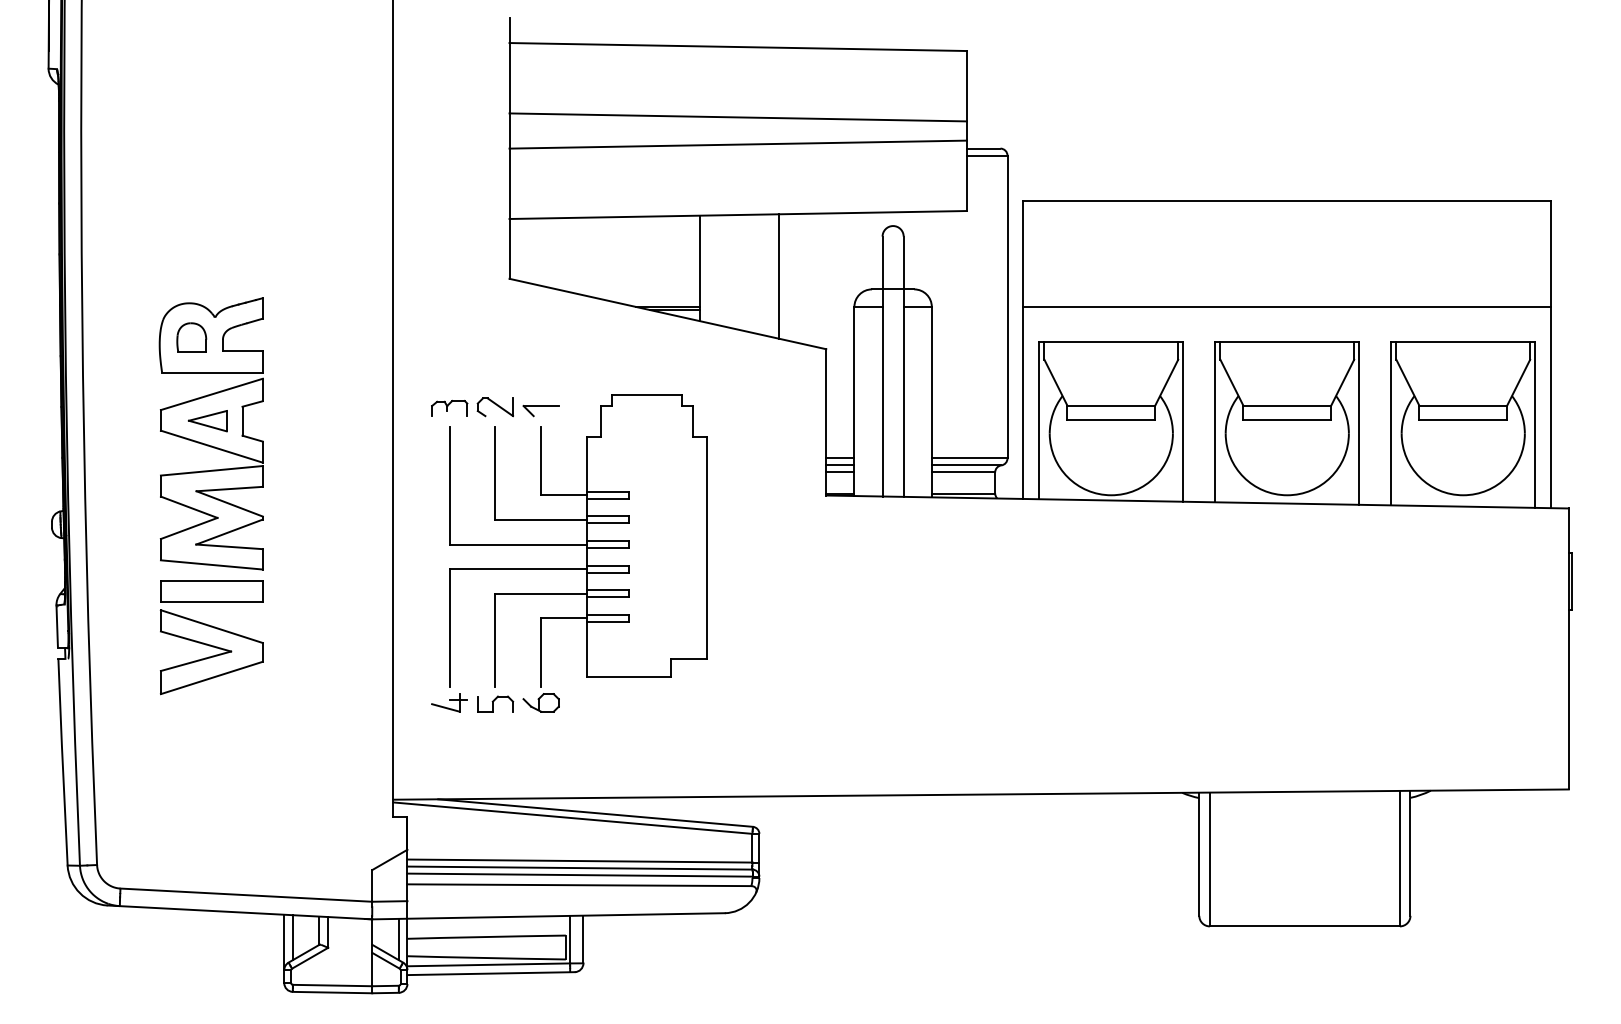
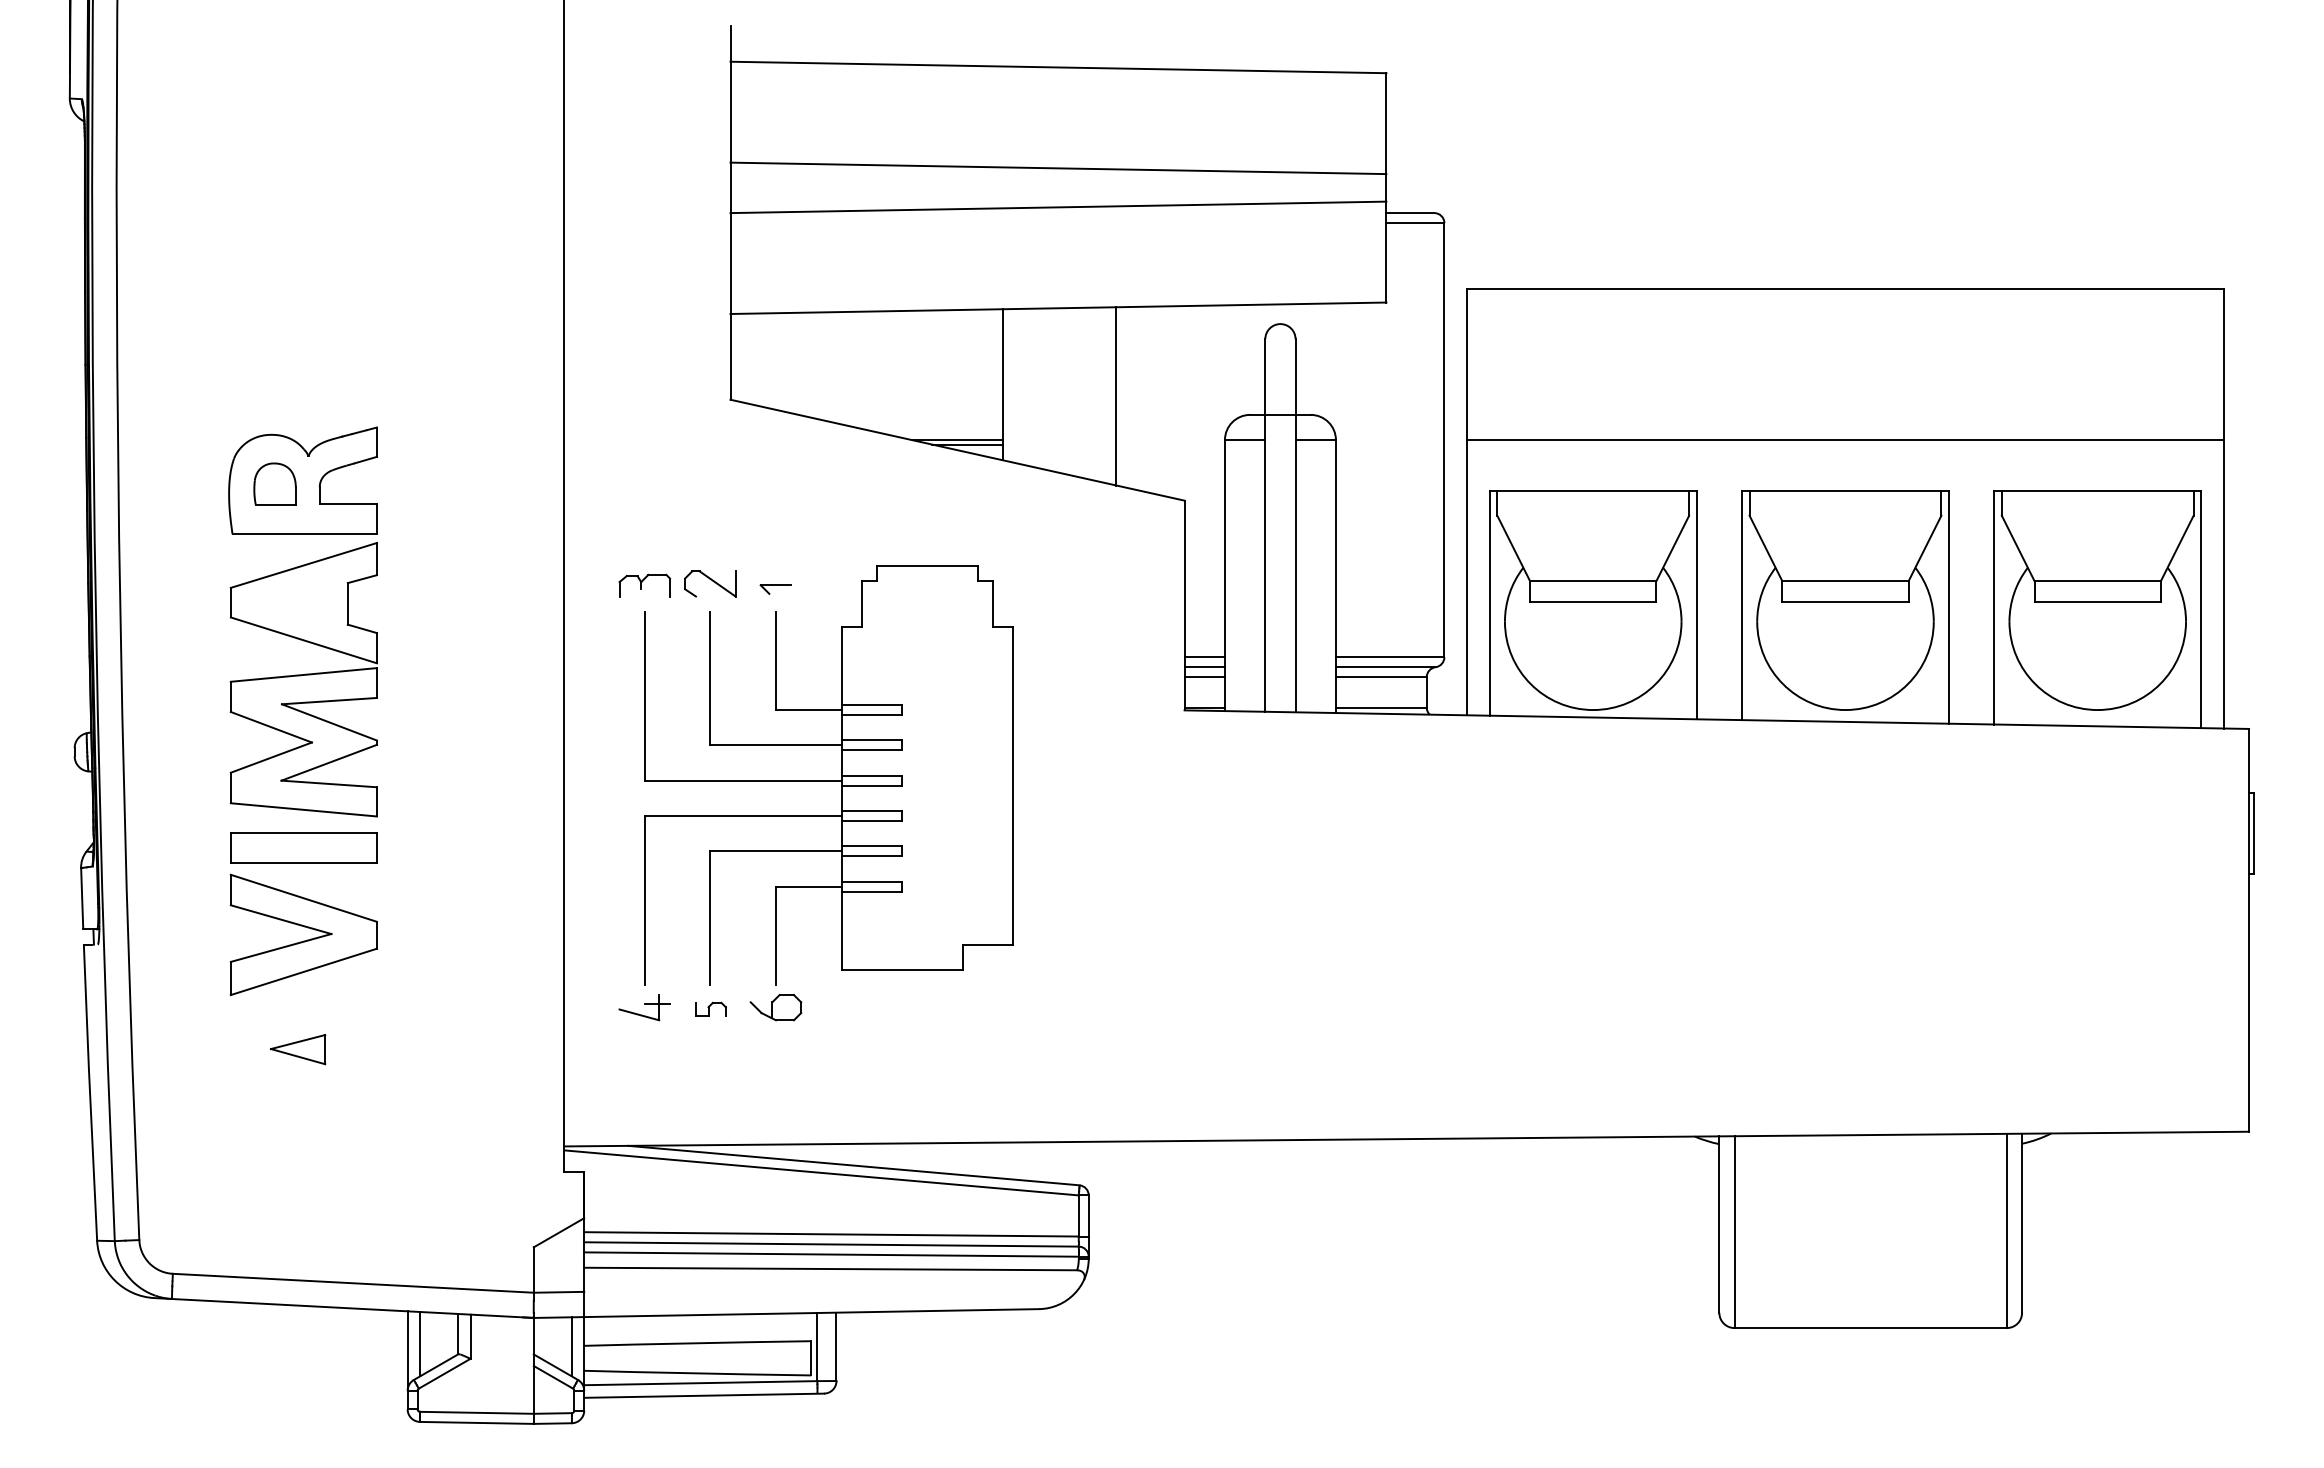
part: (540, 411) -> (774, 589), size x0.6
part: (207, 421) -> (297, 1050), moved
part: (495, 703) -> (710, 1008), size x0.6

